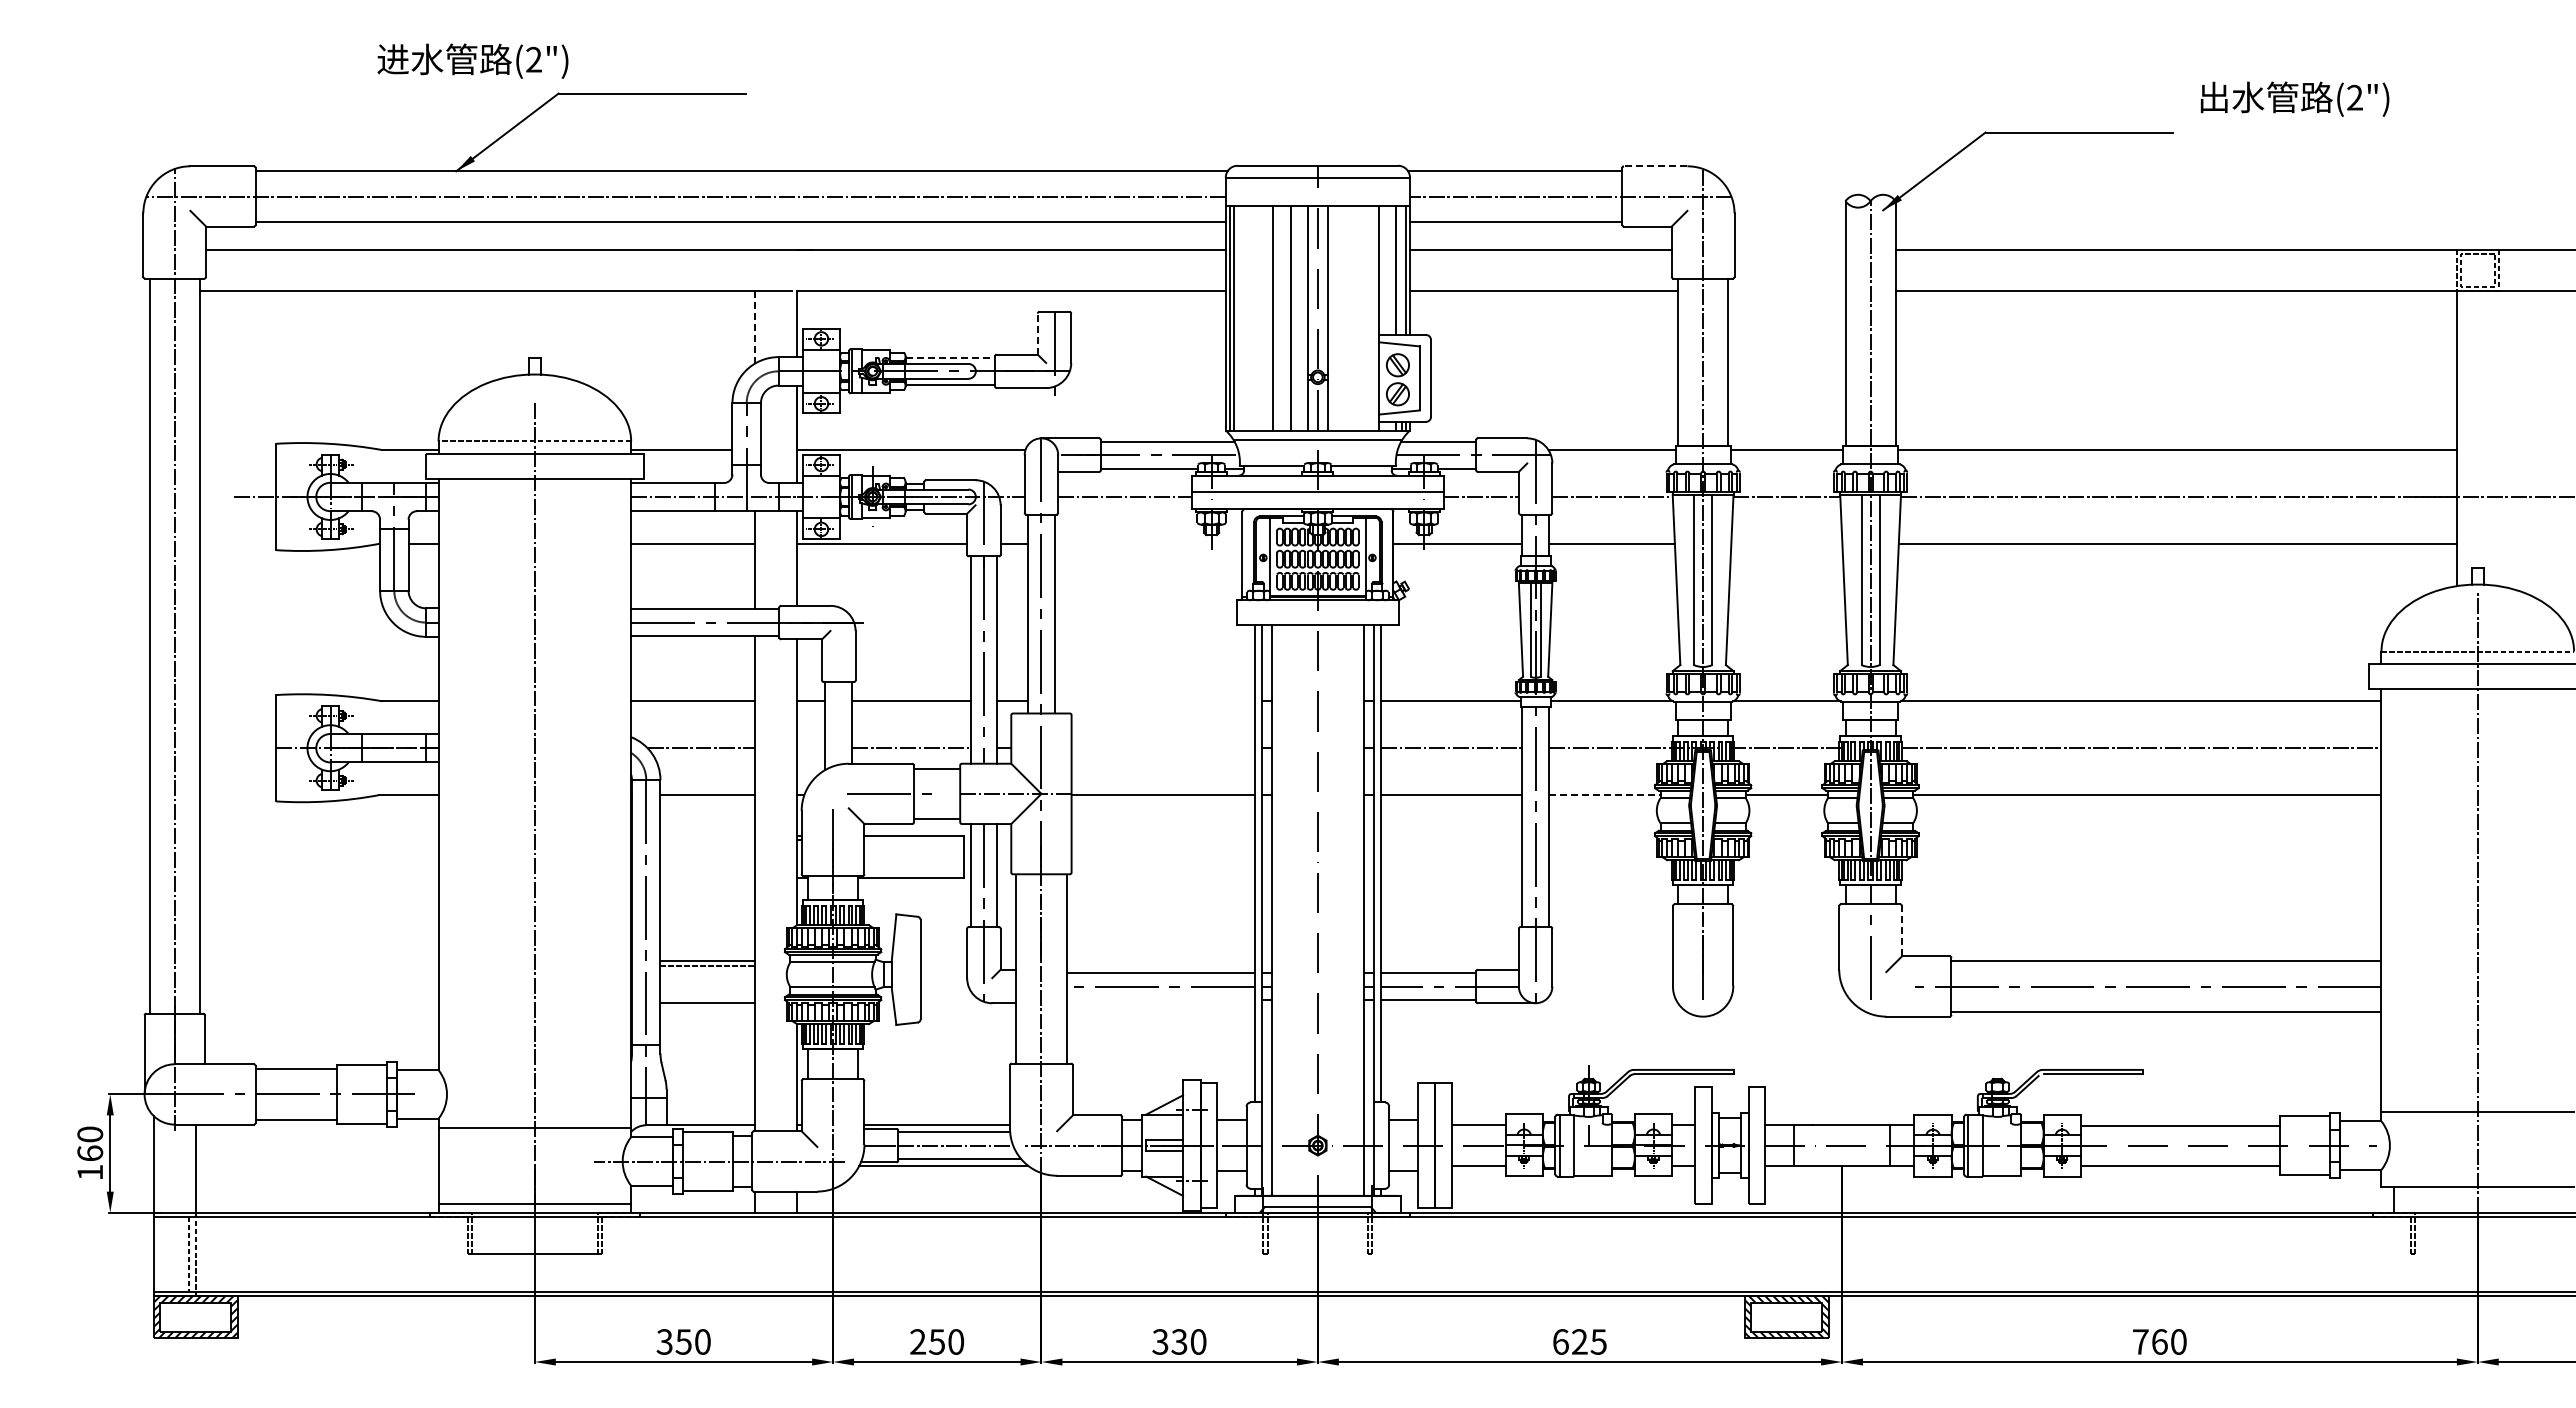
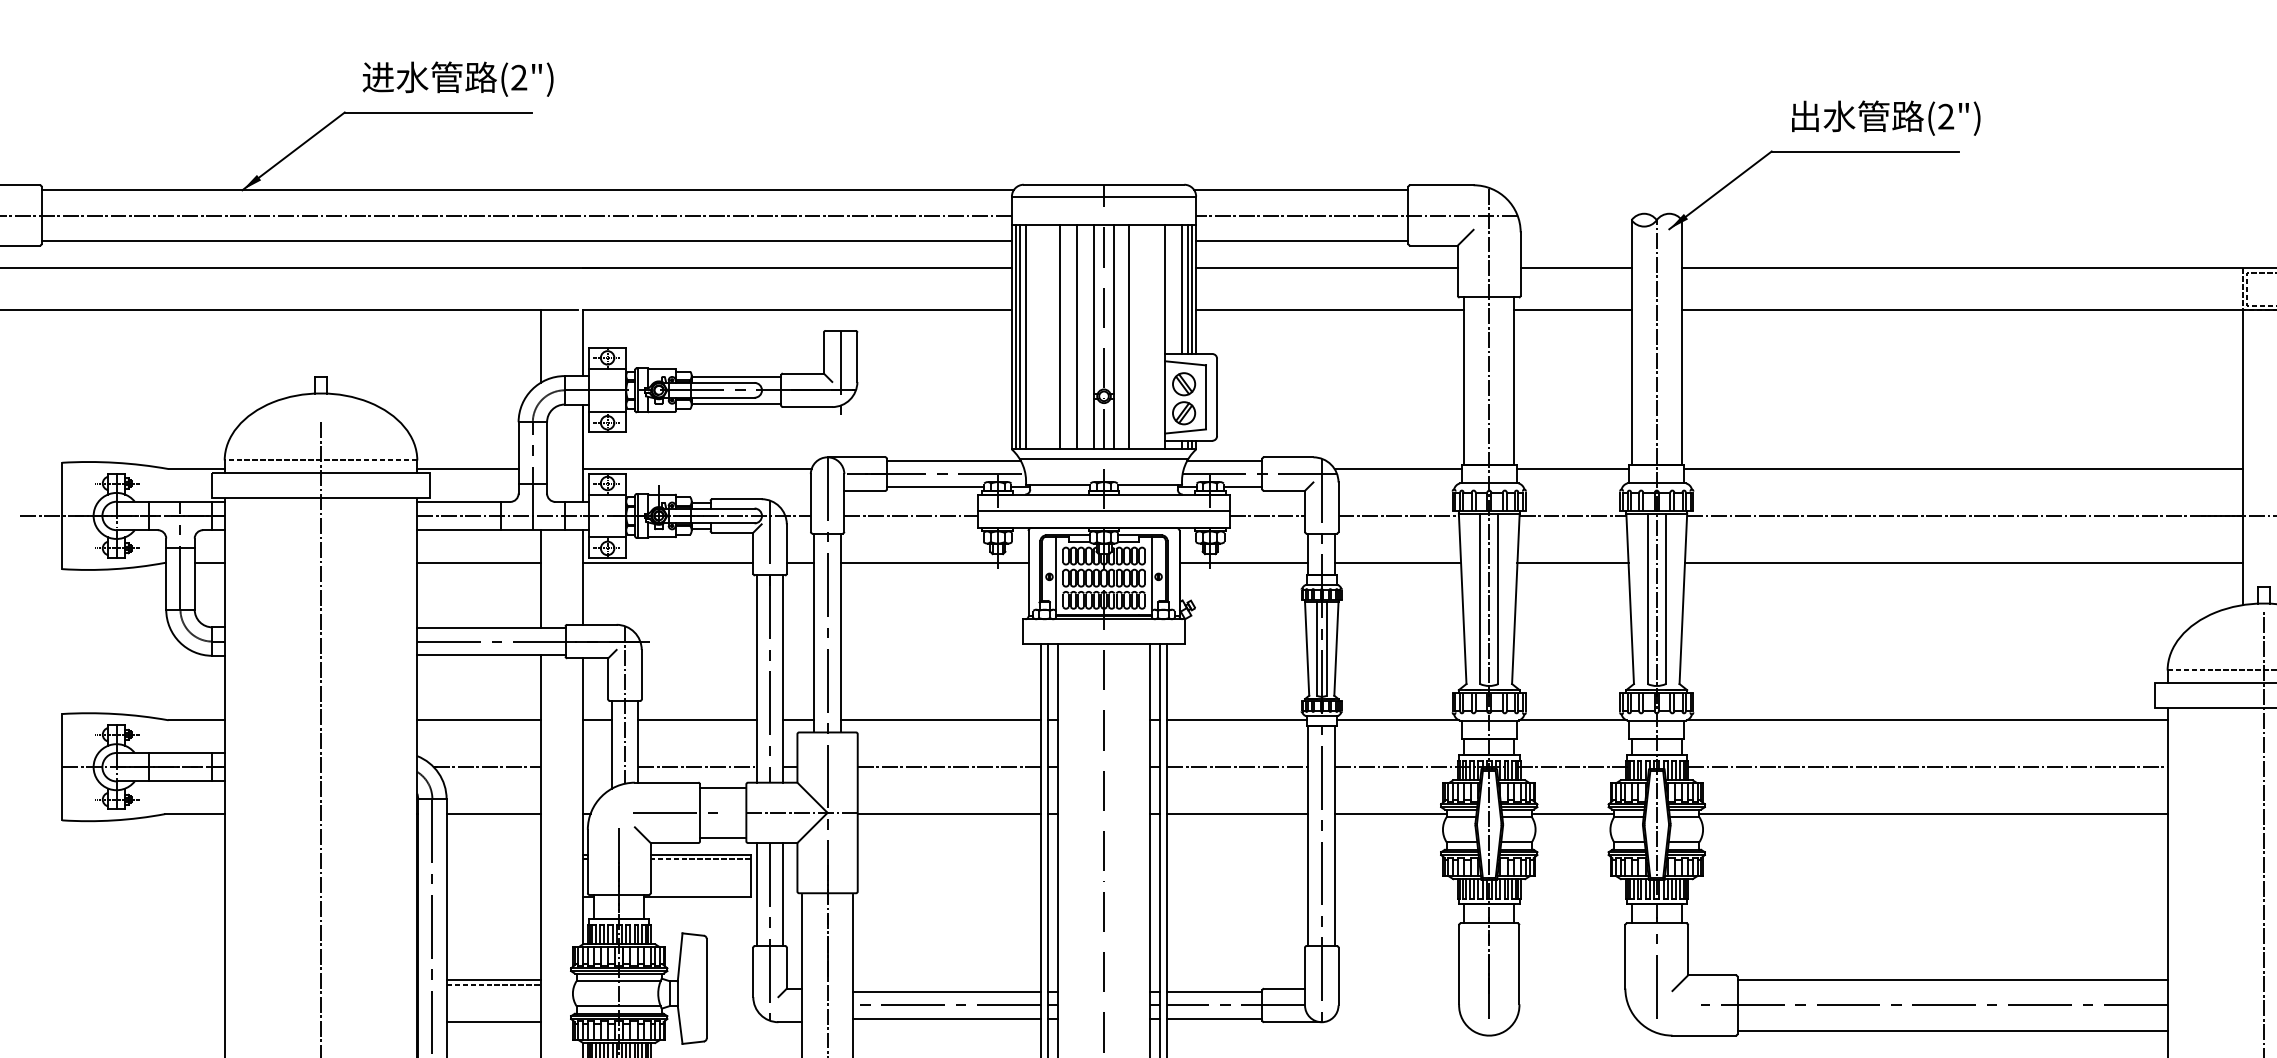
text: (472, 60) -> (457, 78), moved
text: (2294, 98) -> (1885, 117), moved
line: (1655, 166) -> (1441, 185), dashed -> solid
line: (1789, 249) -> (1575, 268), added
line: (1401, 270) -> (1187, 289), added
line: (1786, 291) -> (1572, 310), added
line: (1239, 318) -> (1025, 337), added
line: (1342, 318) -> (1128, 337), added
line: (755, 327) -> (541, 346), dashed -> solid
line: (1037, 334) -> (823, 353), dashed -> solid
line: (950, 357) -> (736, 376), dashed -> solid
line: (1148, 543) -> (934, 562), added
line: (1786, 543) -> (1572, 562), added
line: (838, 685) -> (624, 704), added
line: (1154, 701) -> (940, 720), added
line: (1162, 748) -> (948, 767), added
line: (1604, 795) -> (1390, 814), dashed -> solid
line: (914, 839) -> (700, 858), added
line: (1902, 930) -> (1688, 949), dashed -> solid
line: (1160, 999) -> (946, 1018), added

